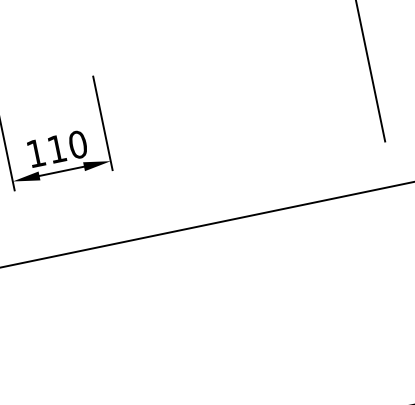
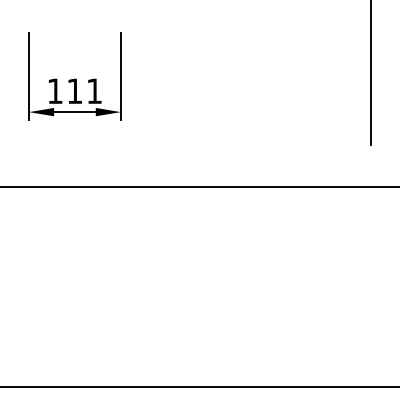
text: (78, 145) -> (94, 91), 110 -> 111

